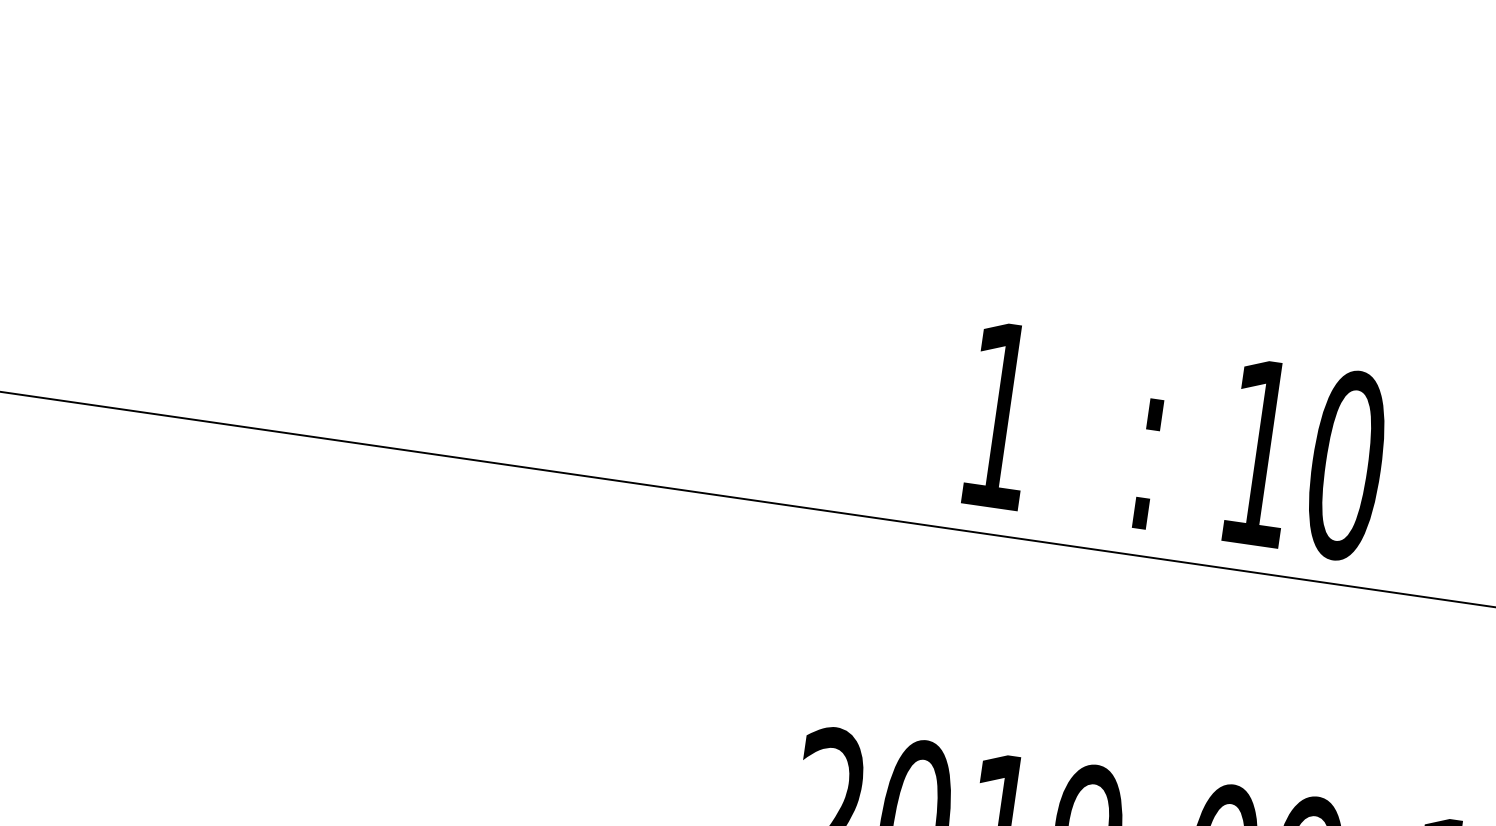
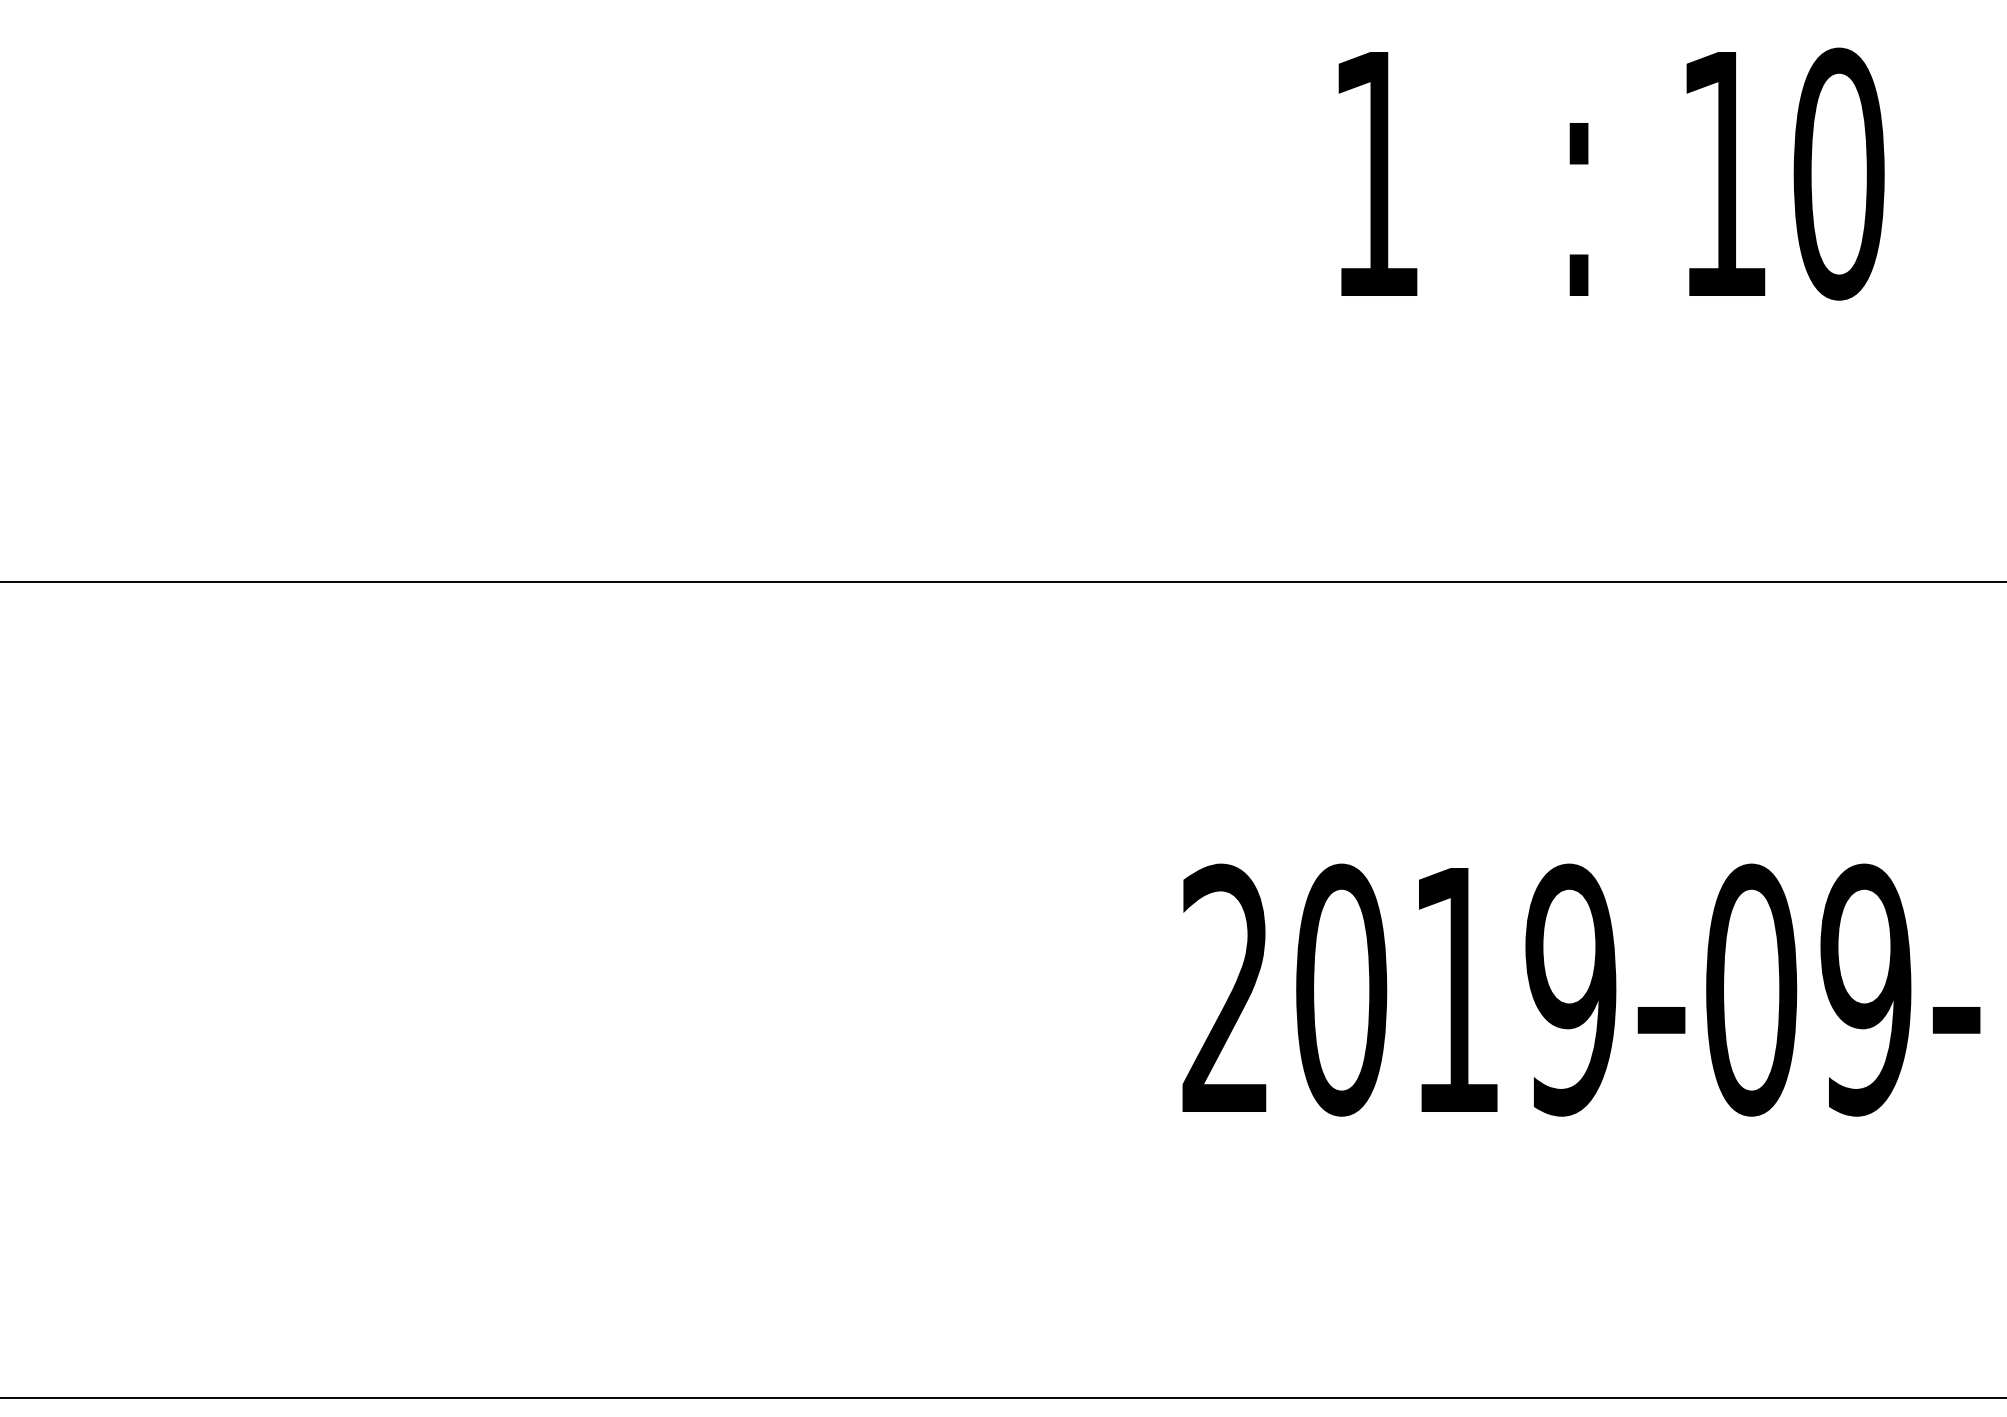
text: (1176, 440) -> (1611, 173), moved

